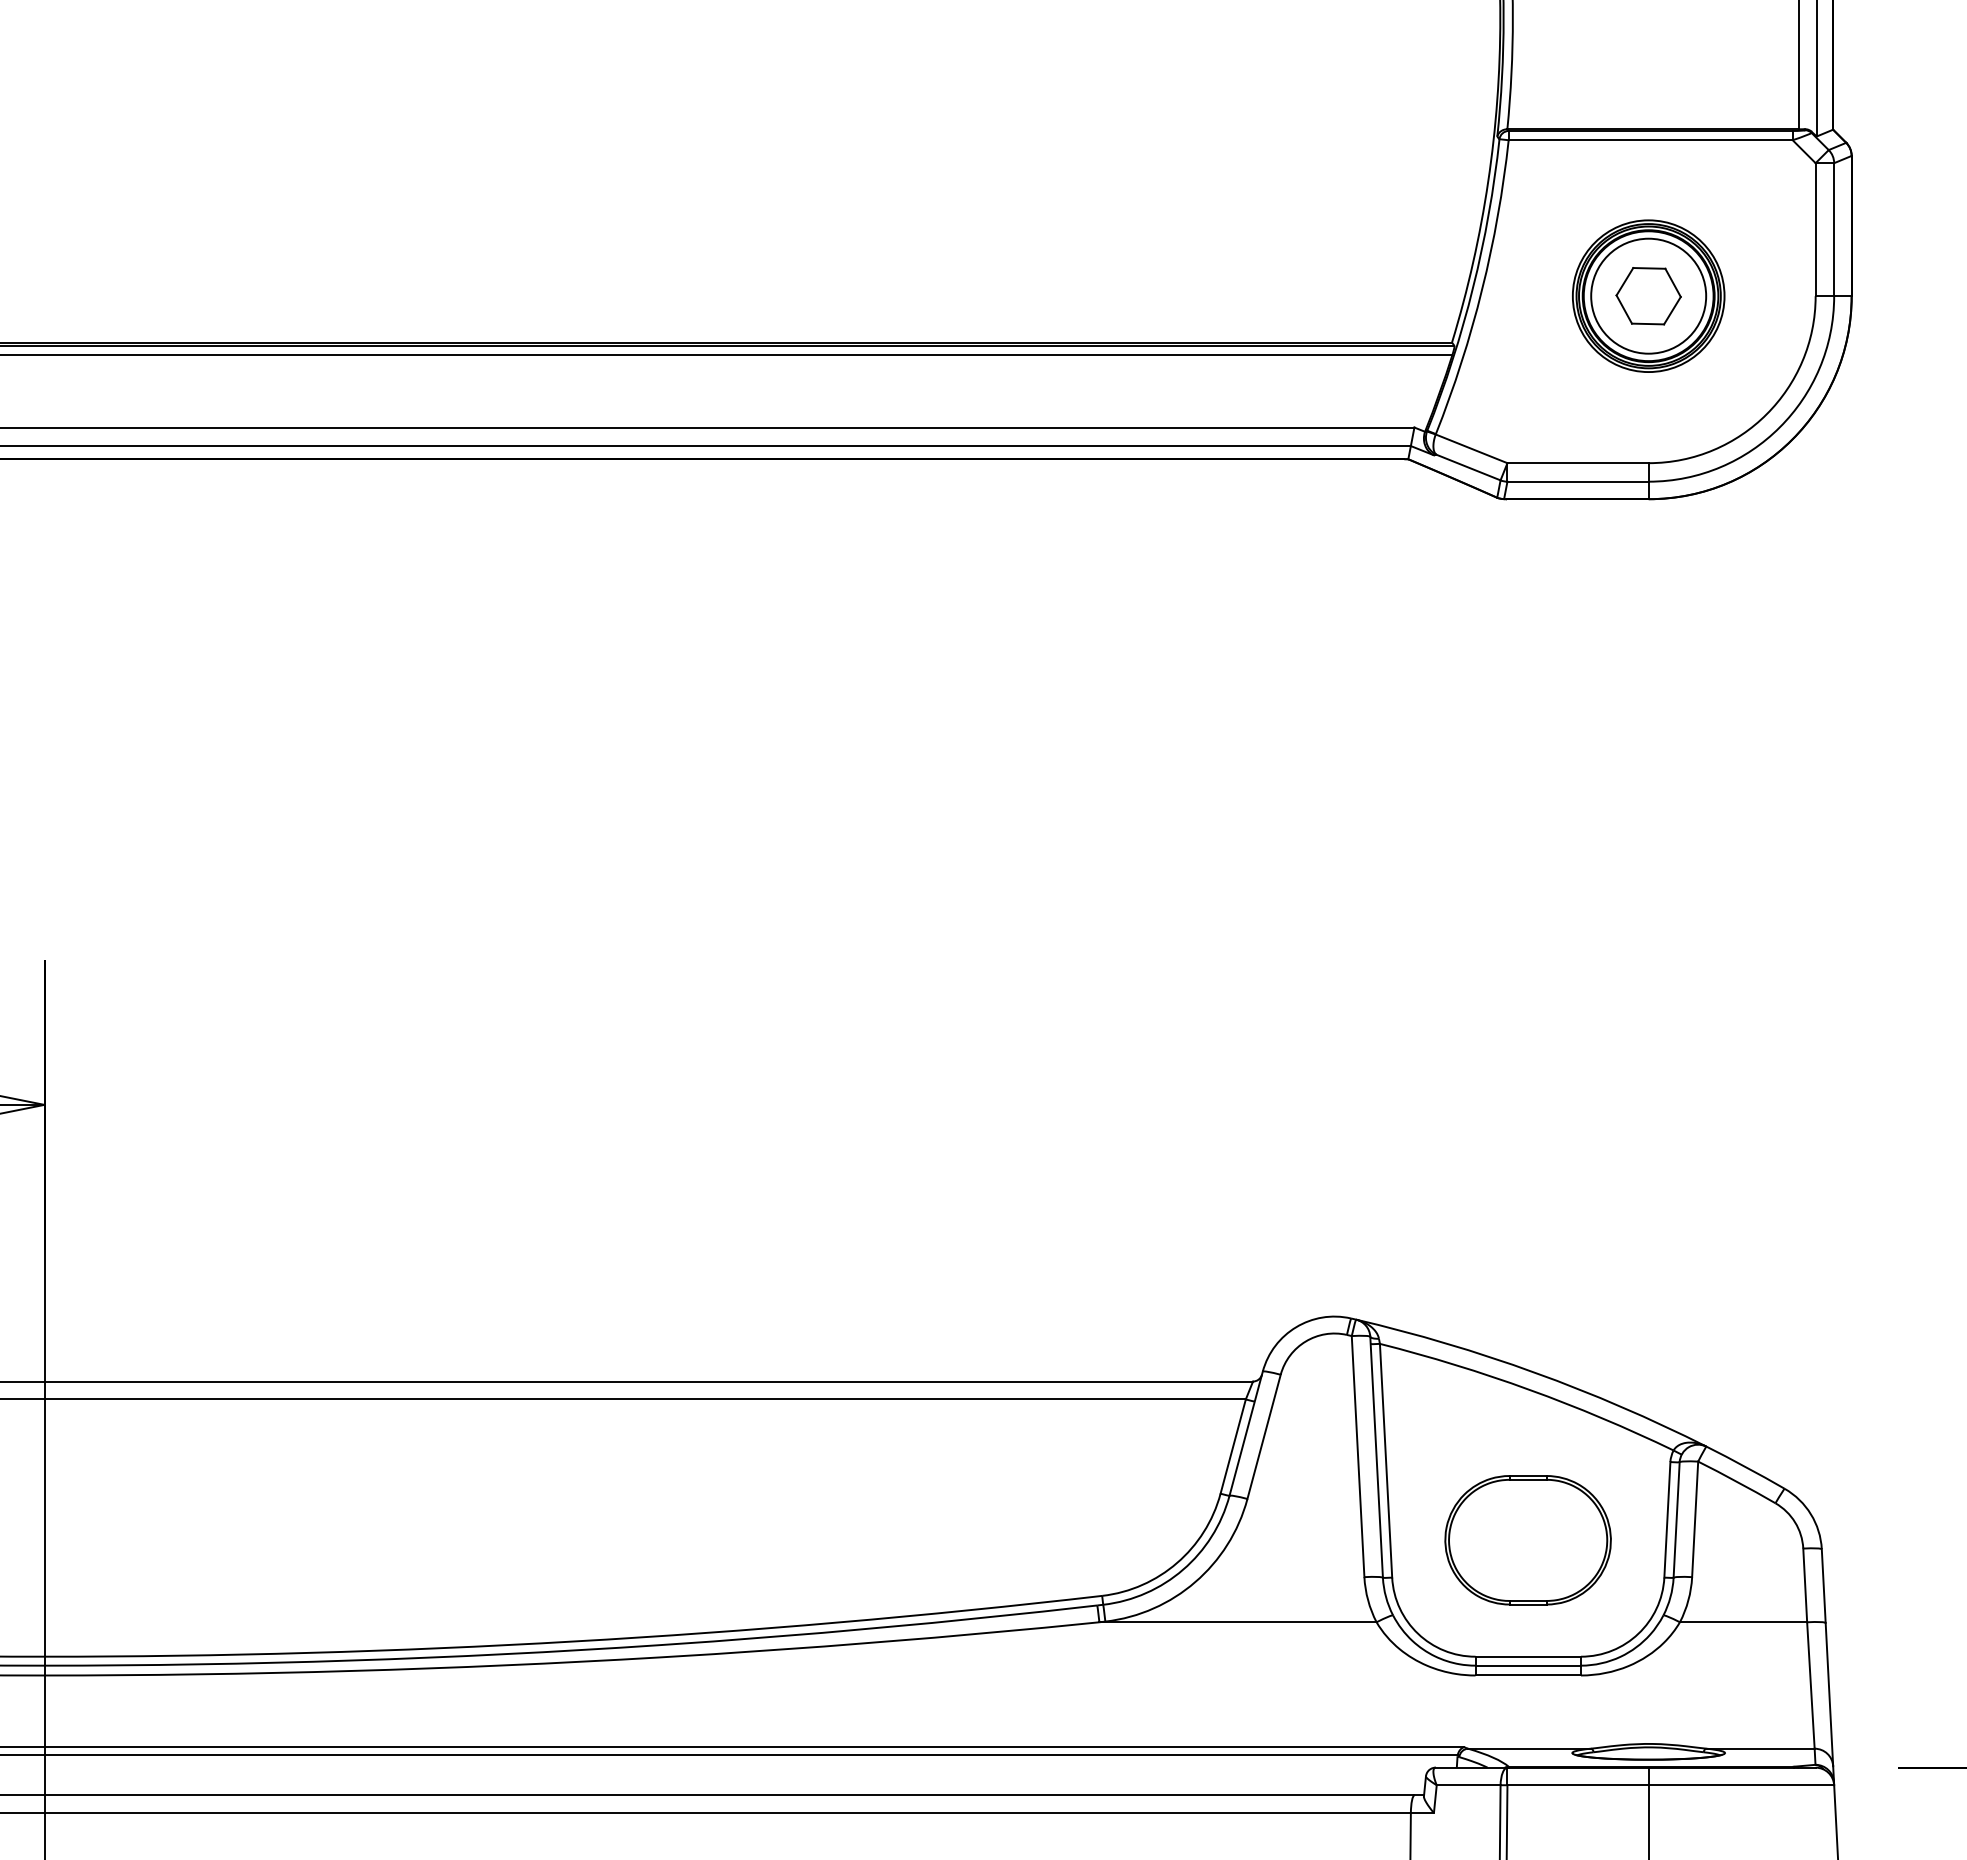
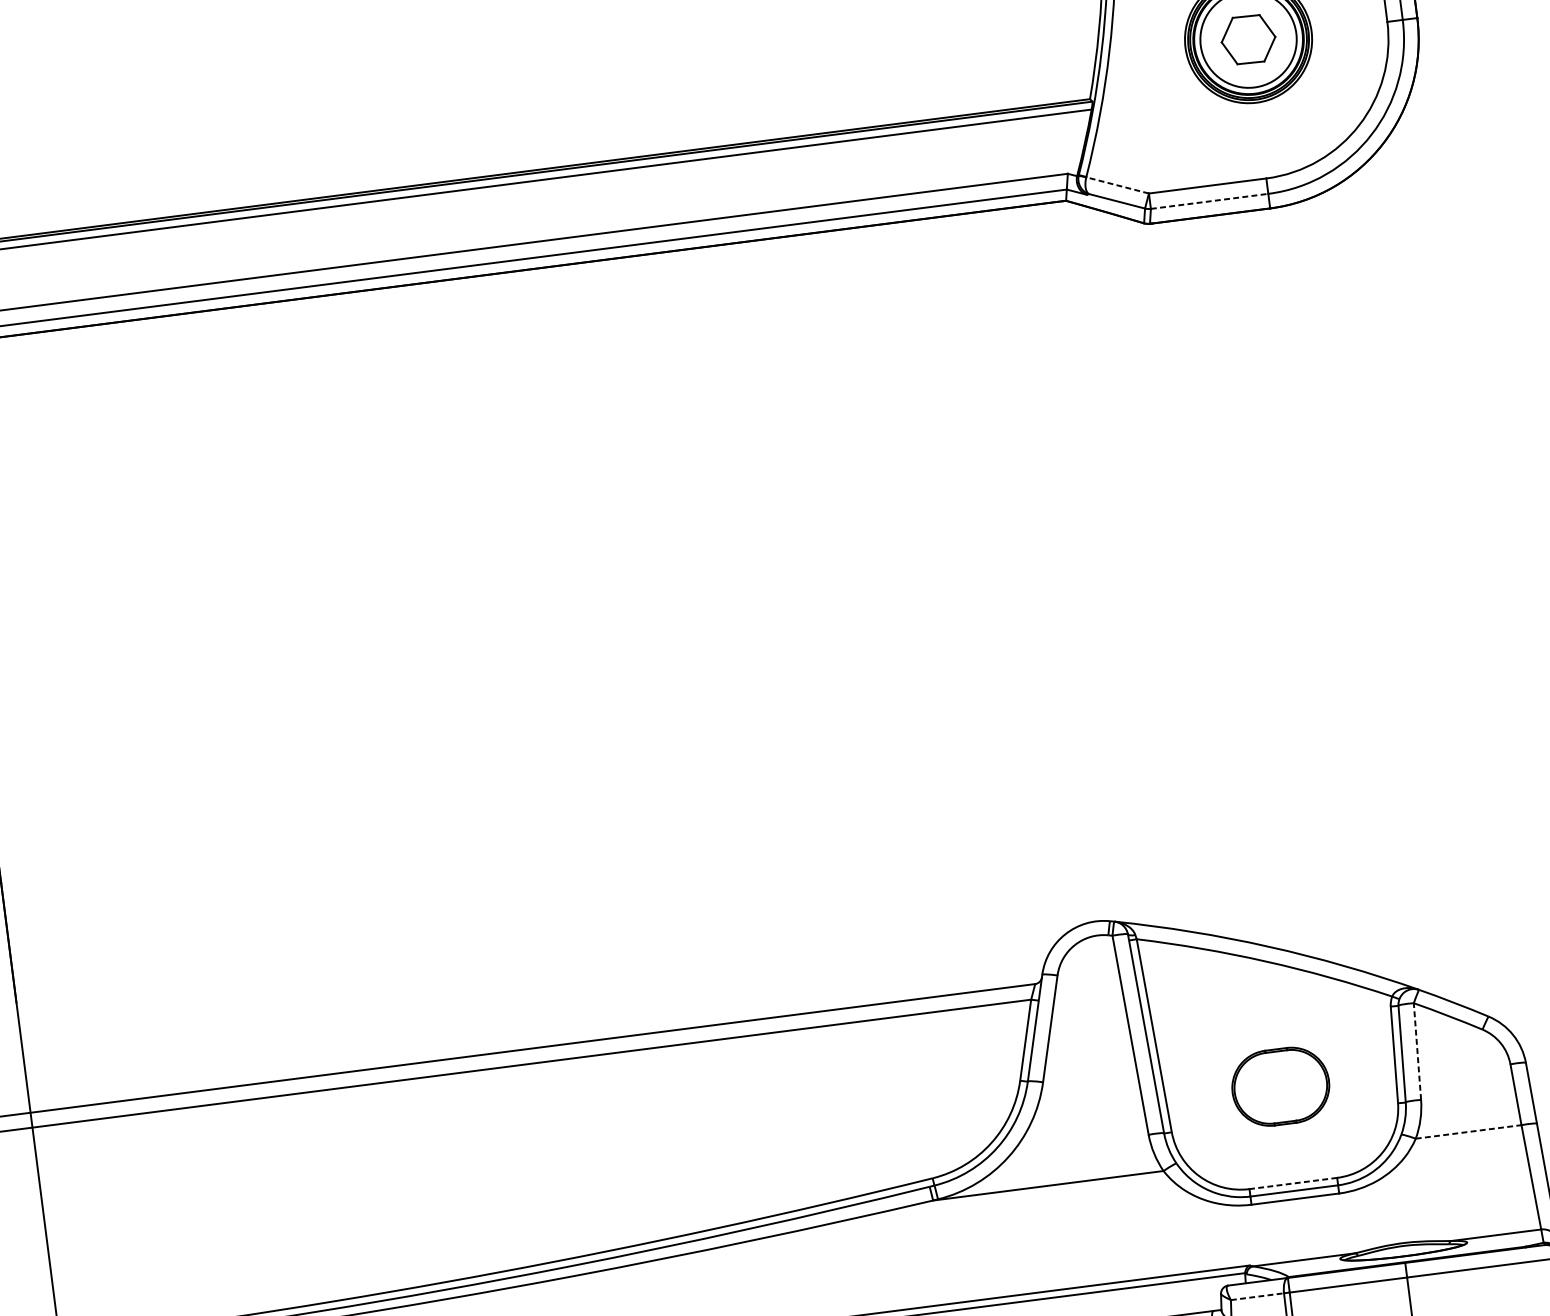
line: (1471, 448) -> (1117, 185), solid -> dashed
line: (1578, 481) -> (1209, 201), solid -> dashed
line: (1695, 1519) -> (1417, 1051), solid -> dashed
part: (1527, 1540) -> (1280, 1086), size x0.7
line: (1743, 1622) -> (1468, 1132), solid -> dashed
line: (1528, 1656) -> (1293, 1183), solid -> dashed
line: (1468, 1785) -> (1257, 1296), solid -> dashed

